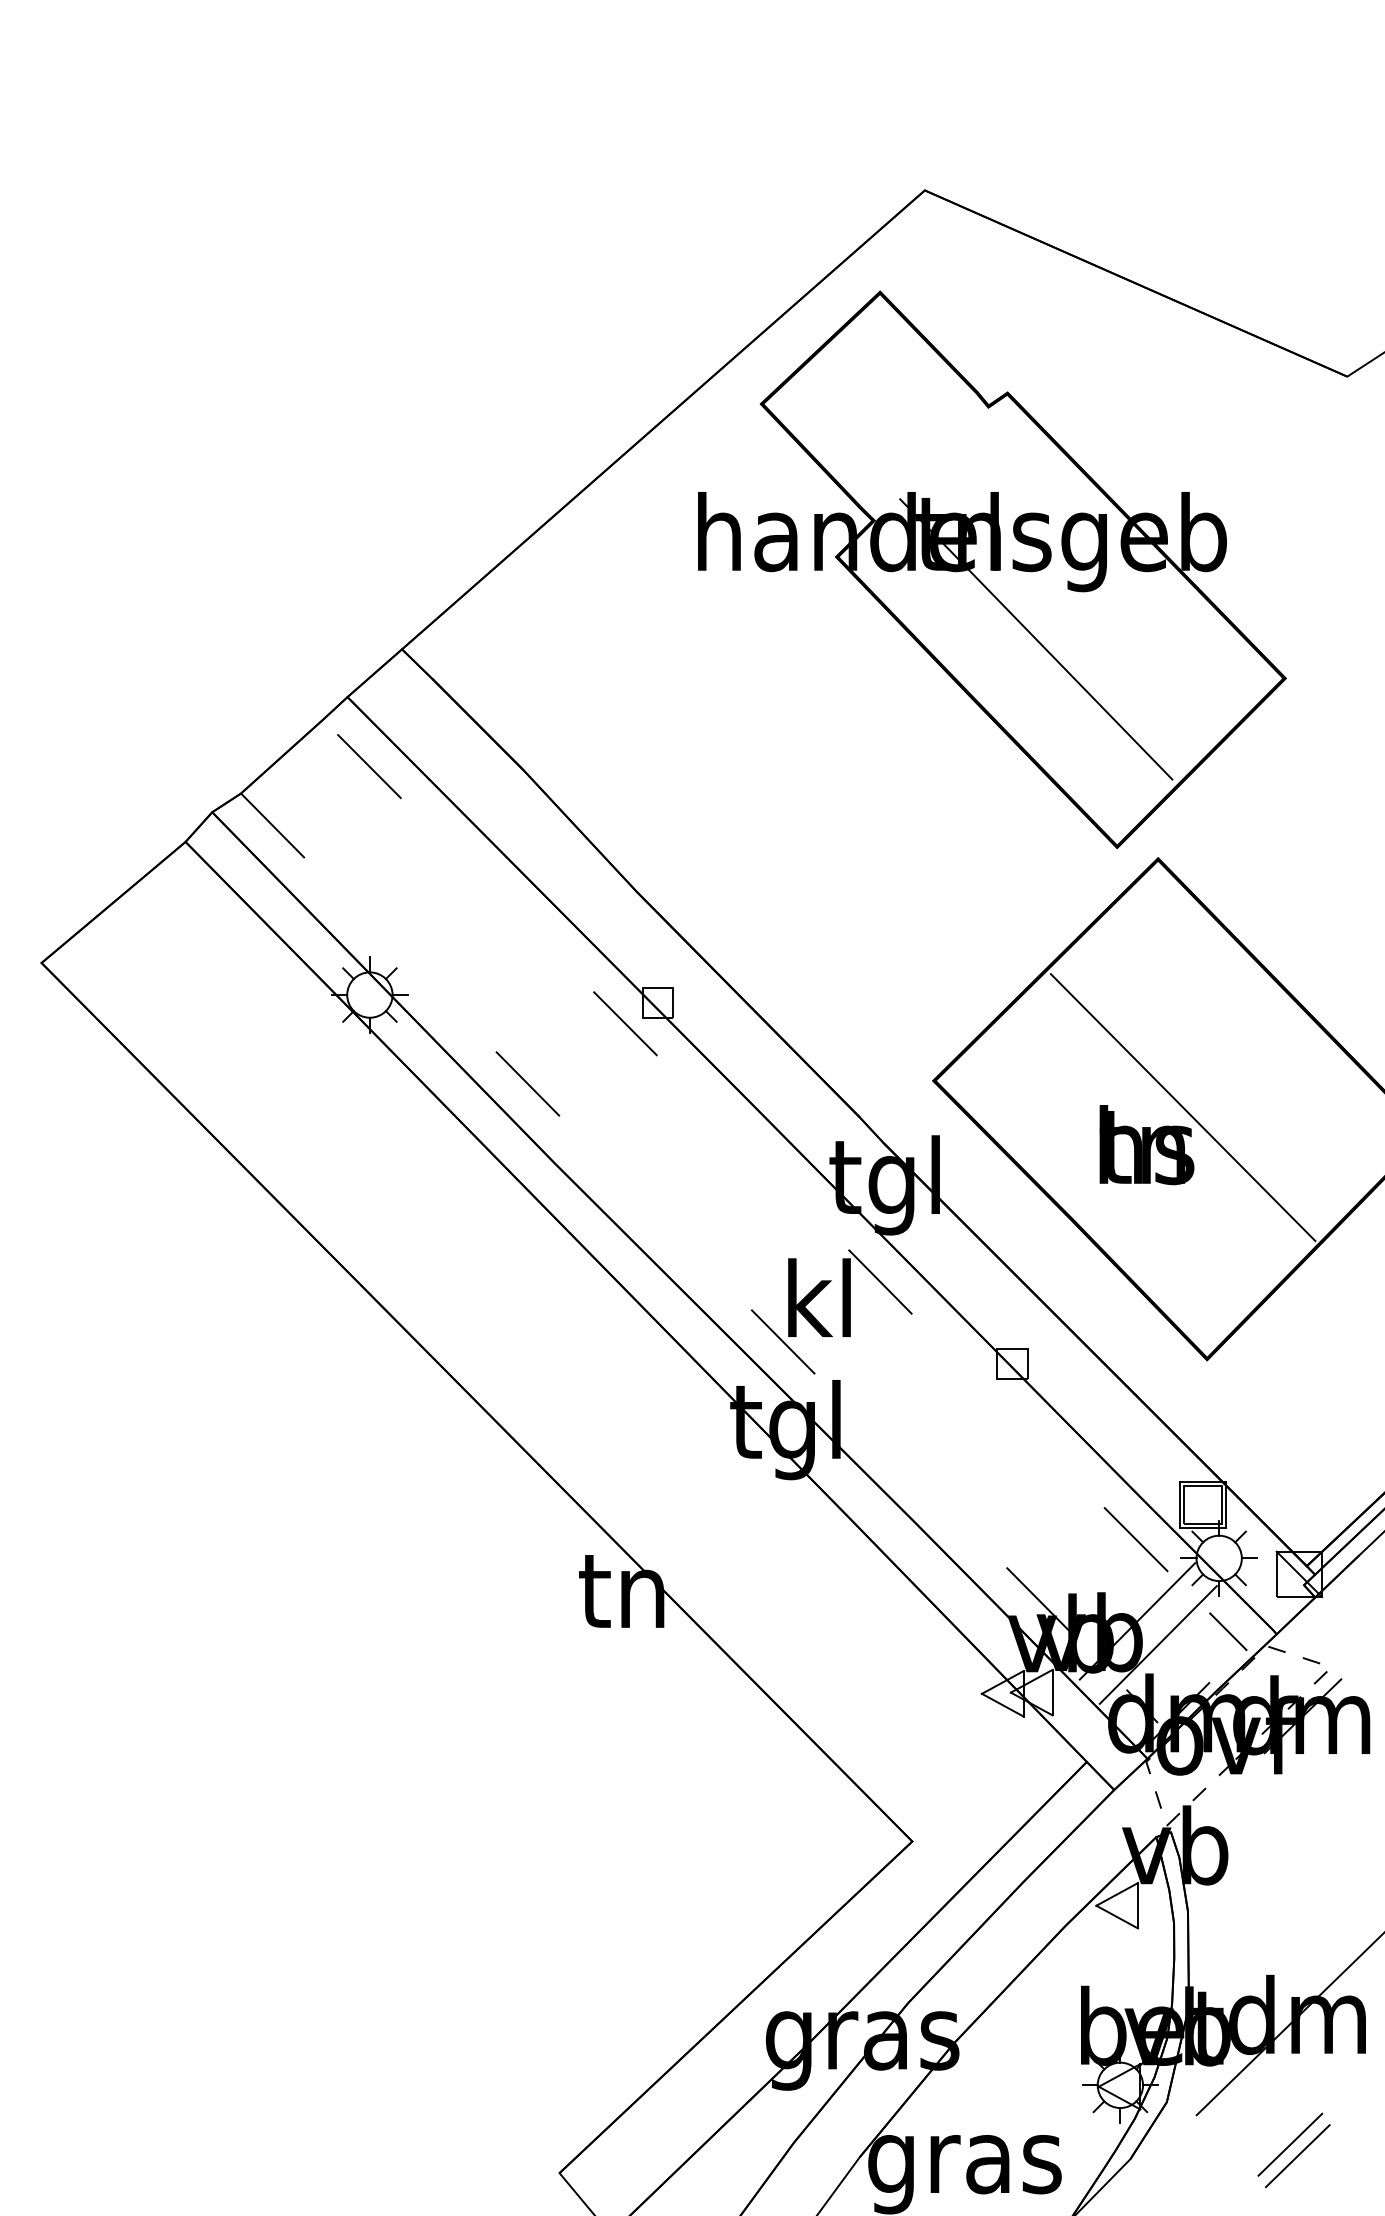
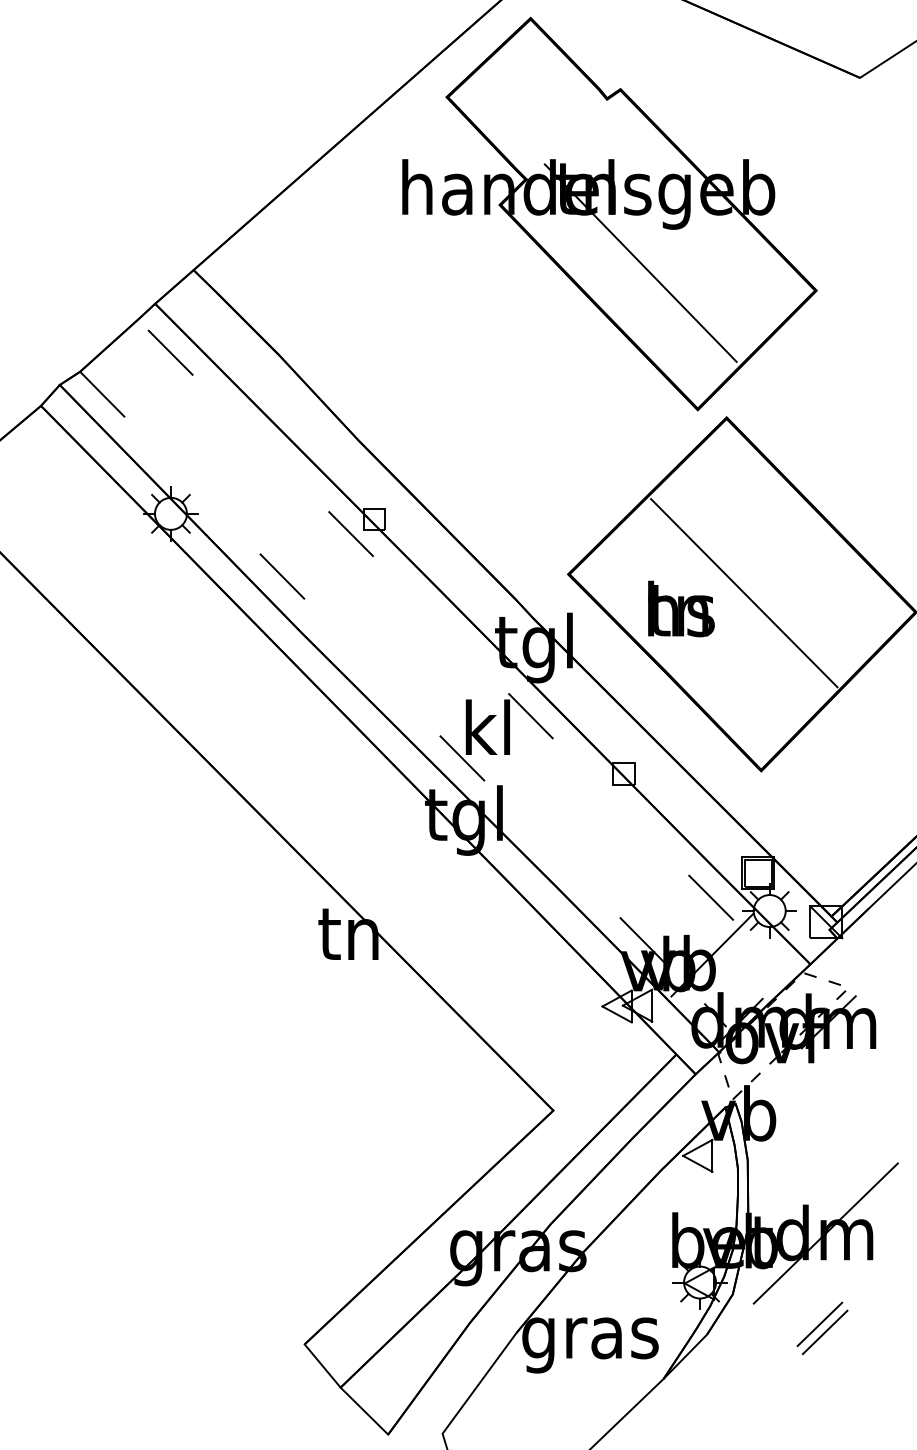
text: (1146, 1145) -> (681, 609), moved
line: (1228, 1631) -> (776, 962), removed
line: (1157, 1644) -> (726, 971), removed

